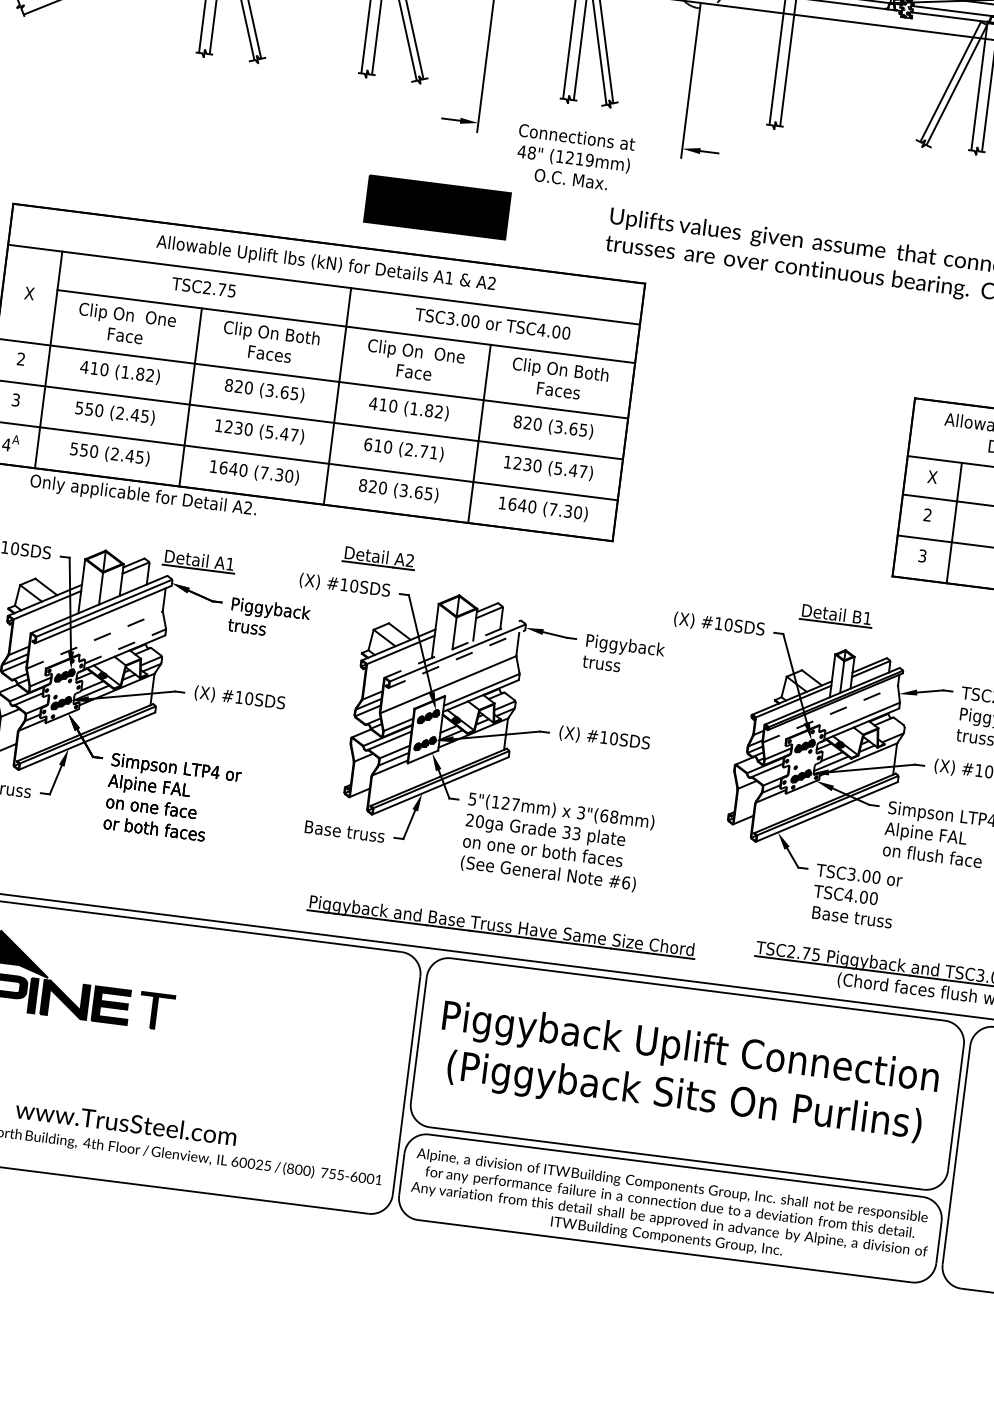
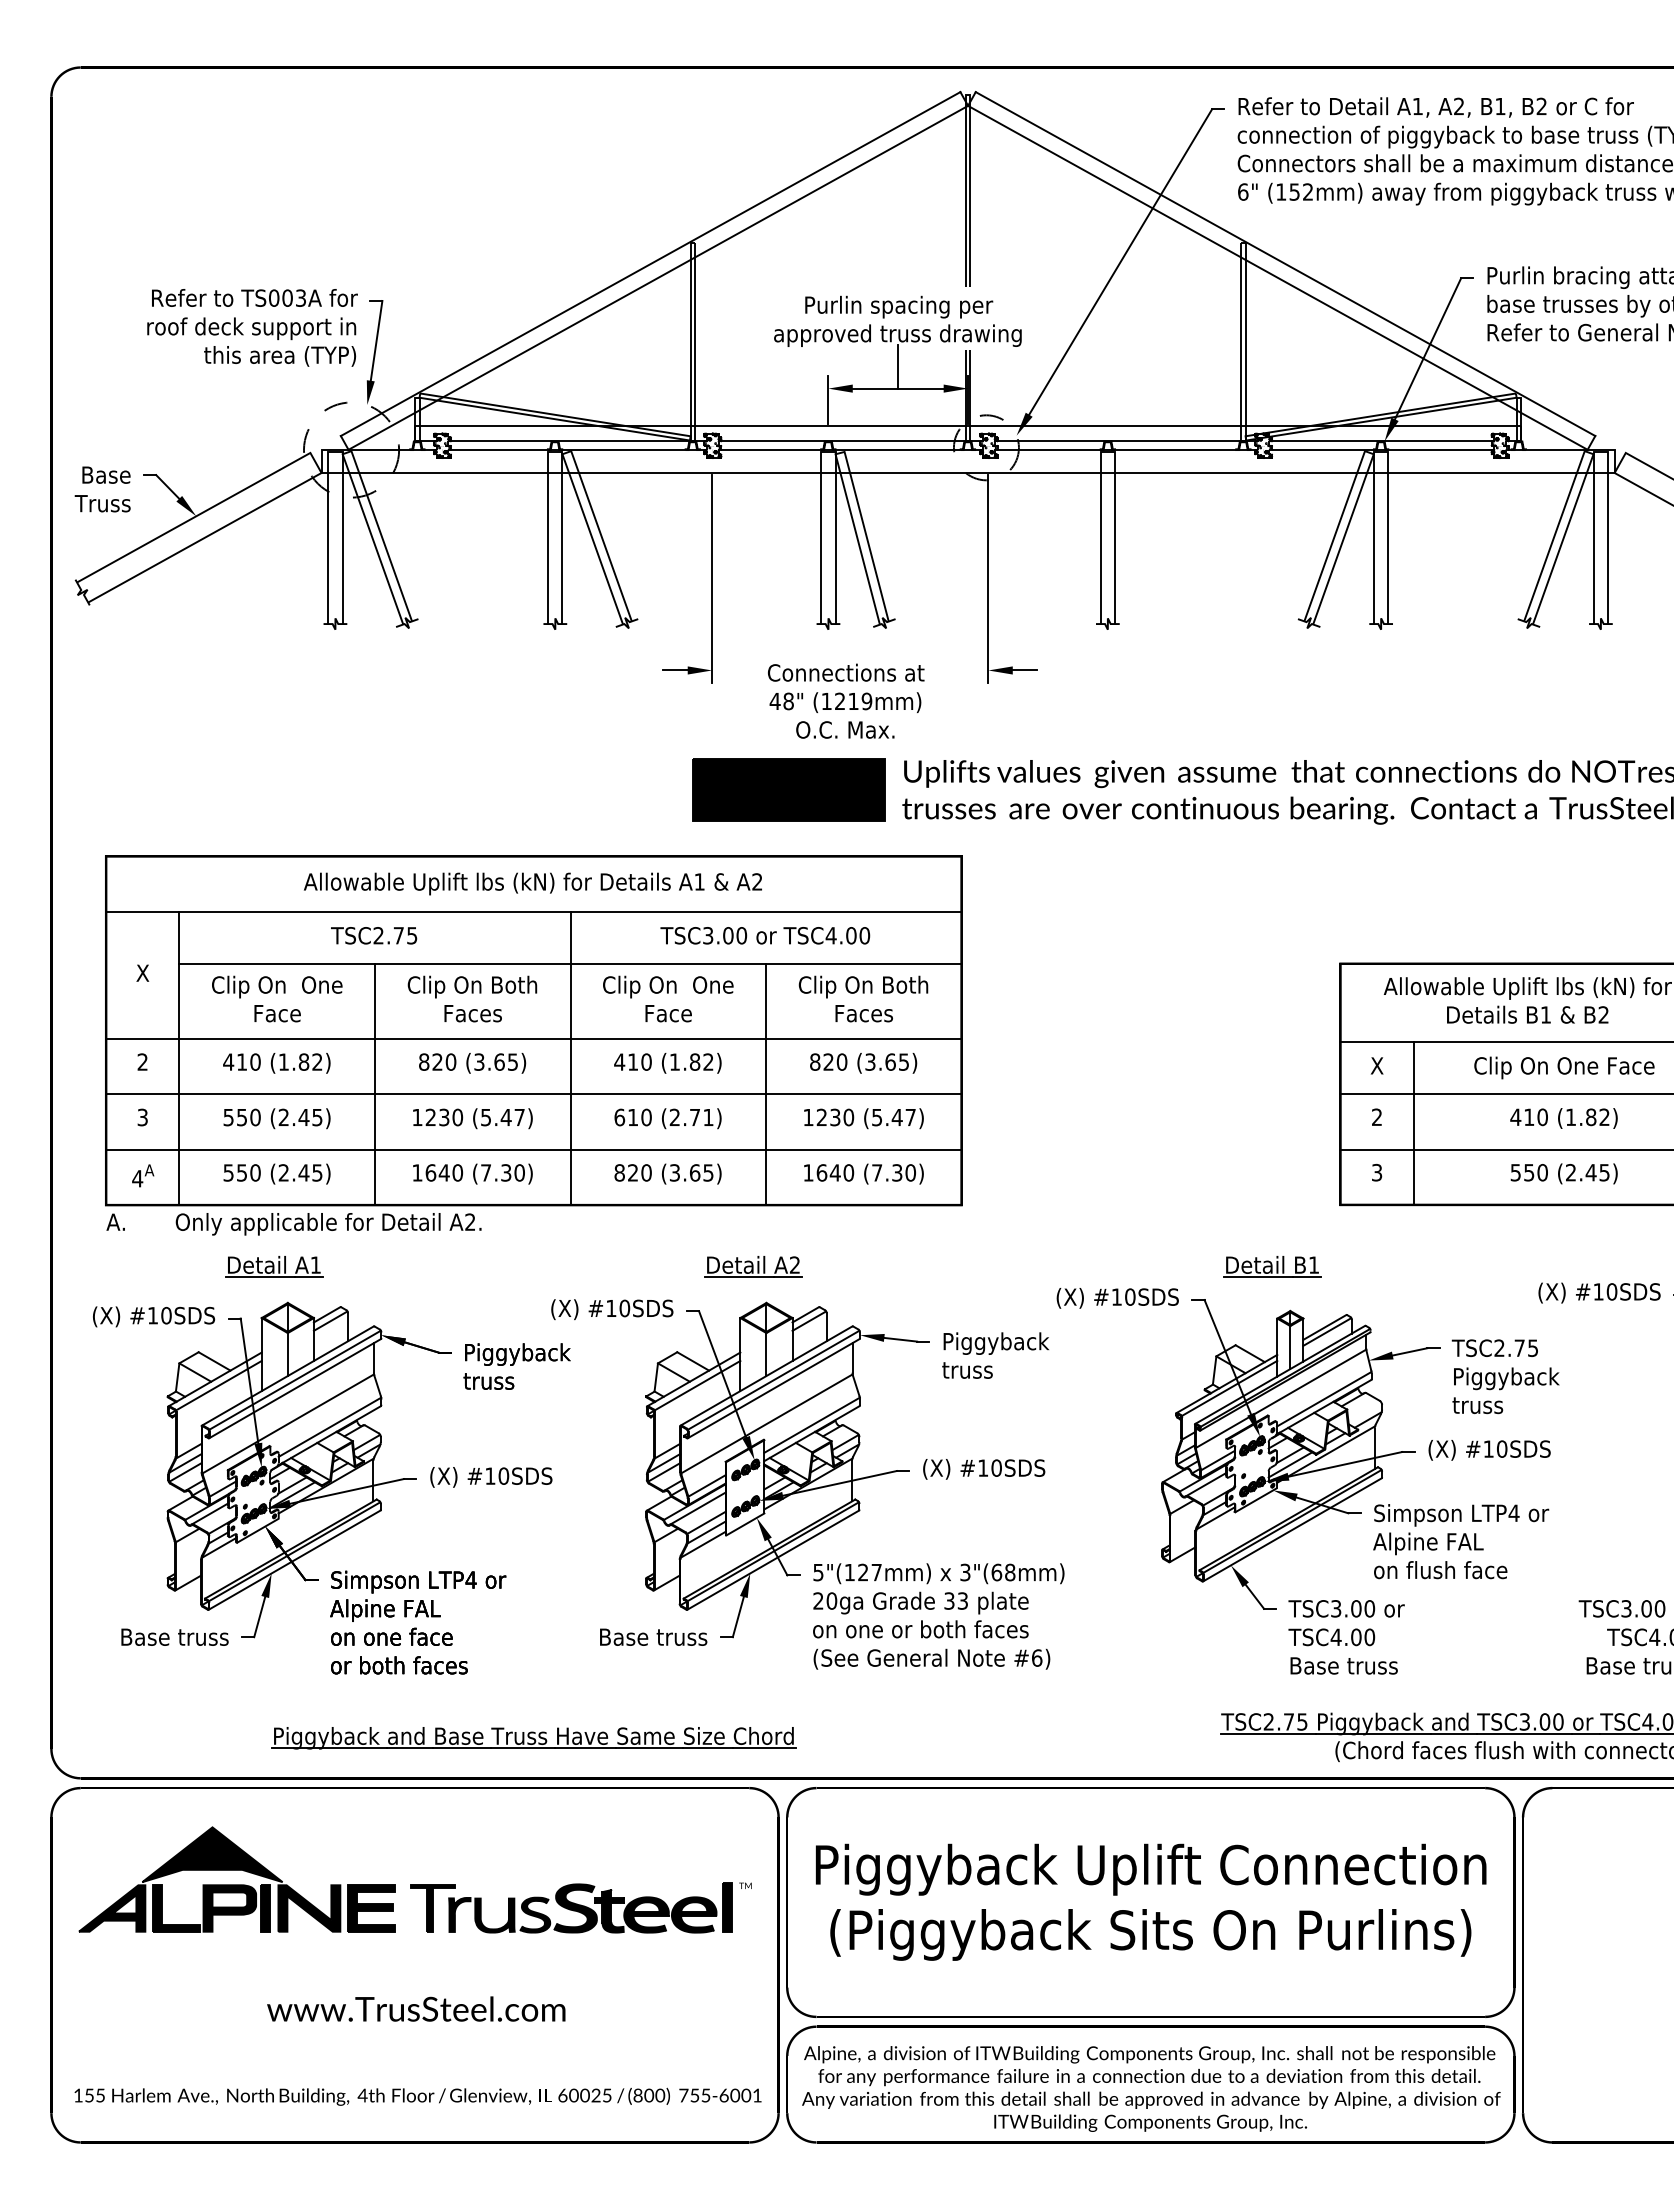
part: (437, 207) -> (788, 789), moved
part: (379, 557) -> (753, 1266), moved
part: (199, 561) -> (274, 1266), moved
line: (95, 639) -> (288, 1423), dashed -> solid
line: (125, 646) -> (330, 1427), dashed -> solid
line: (452, 648) -> (766, 1375), dashed -> solid
line: (457, 659) -> (774, 1388), dashed -> solid
line: (830, 713) -> (1281, 1398), dashed -> solid
part: (501, 927) -> (533, 1738), moved
part: (279, 1026) -> (599, 1907), added
text: (126, 1122) -> (416, 2008), moved

